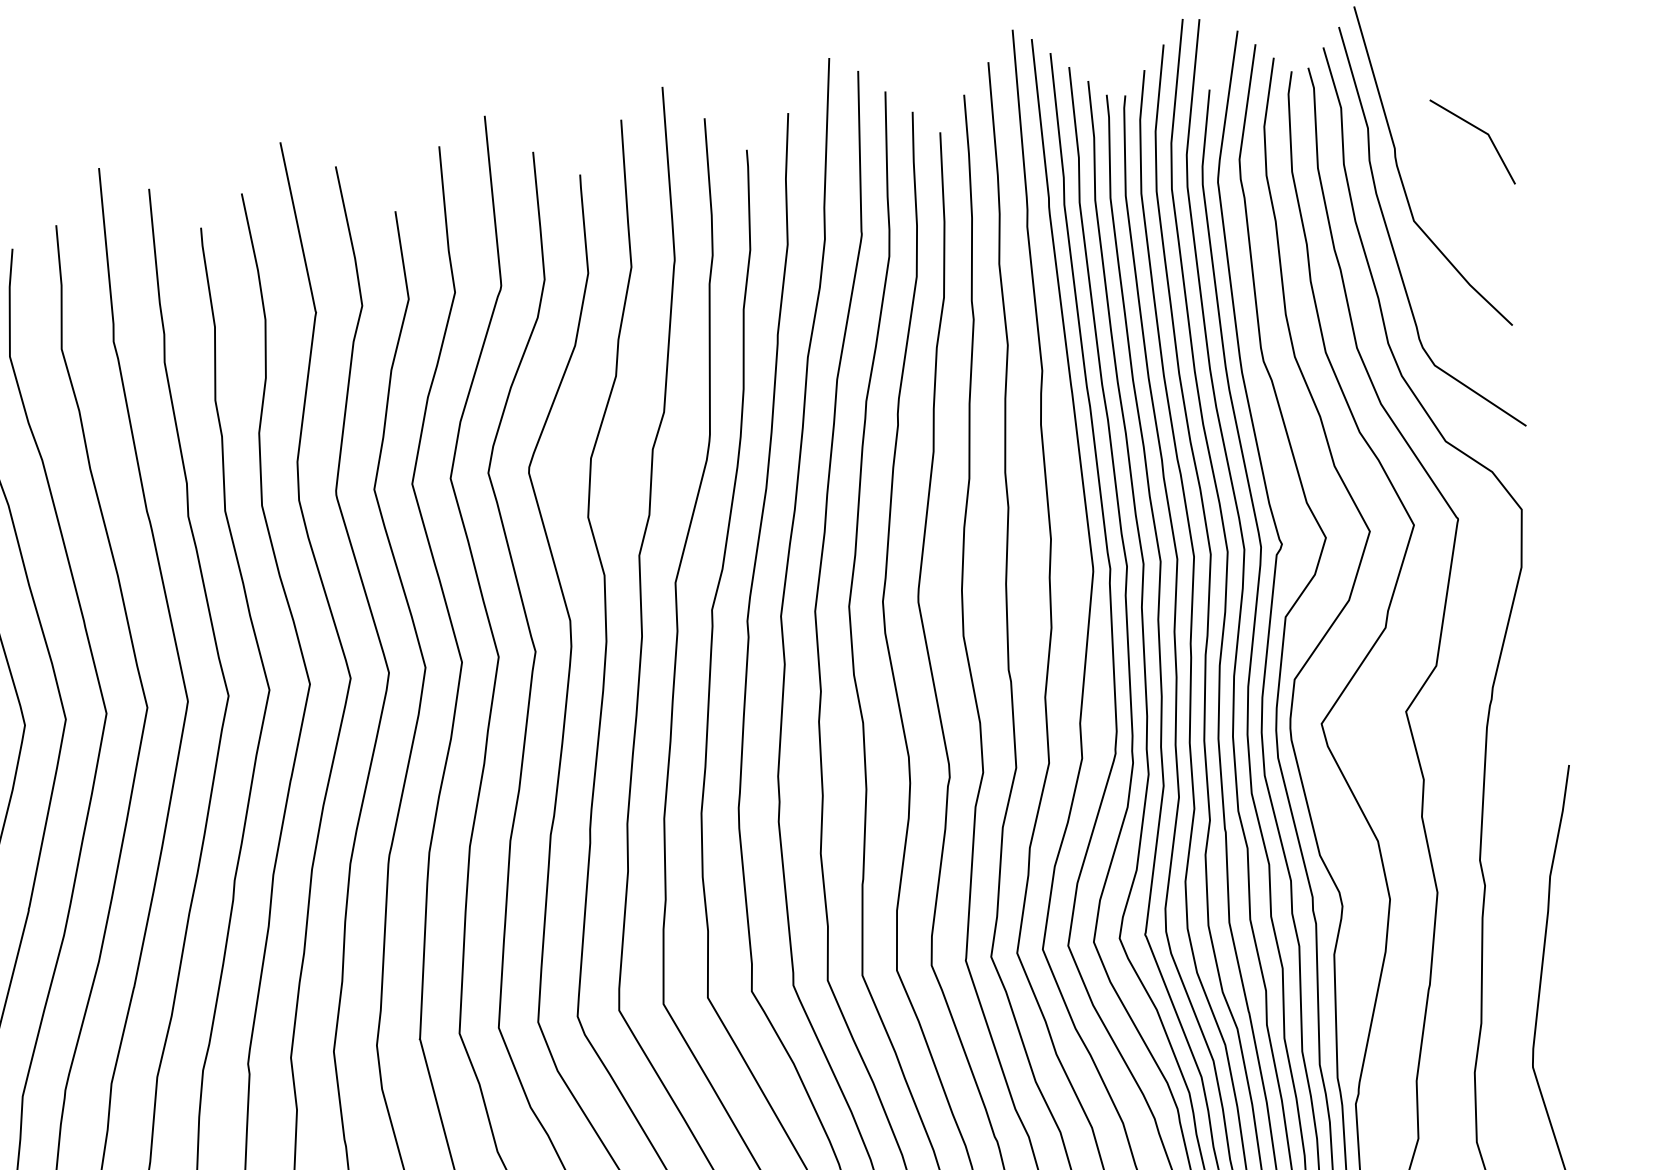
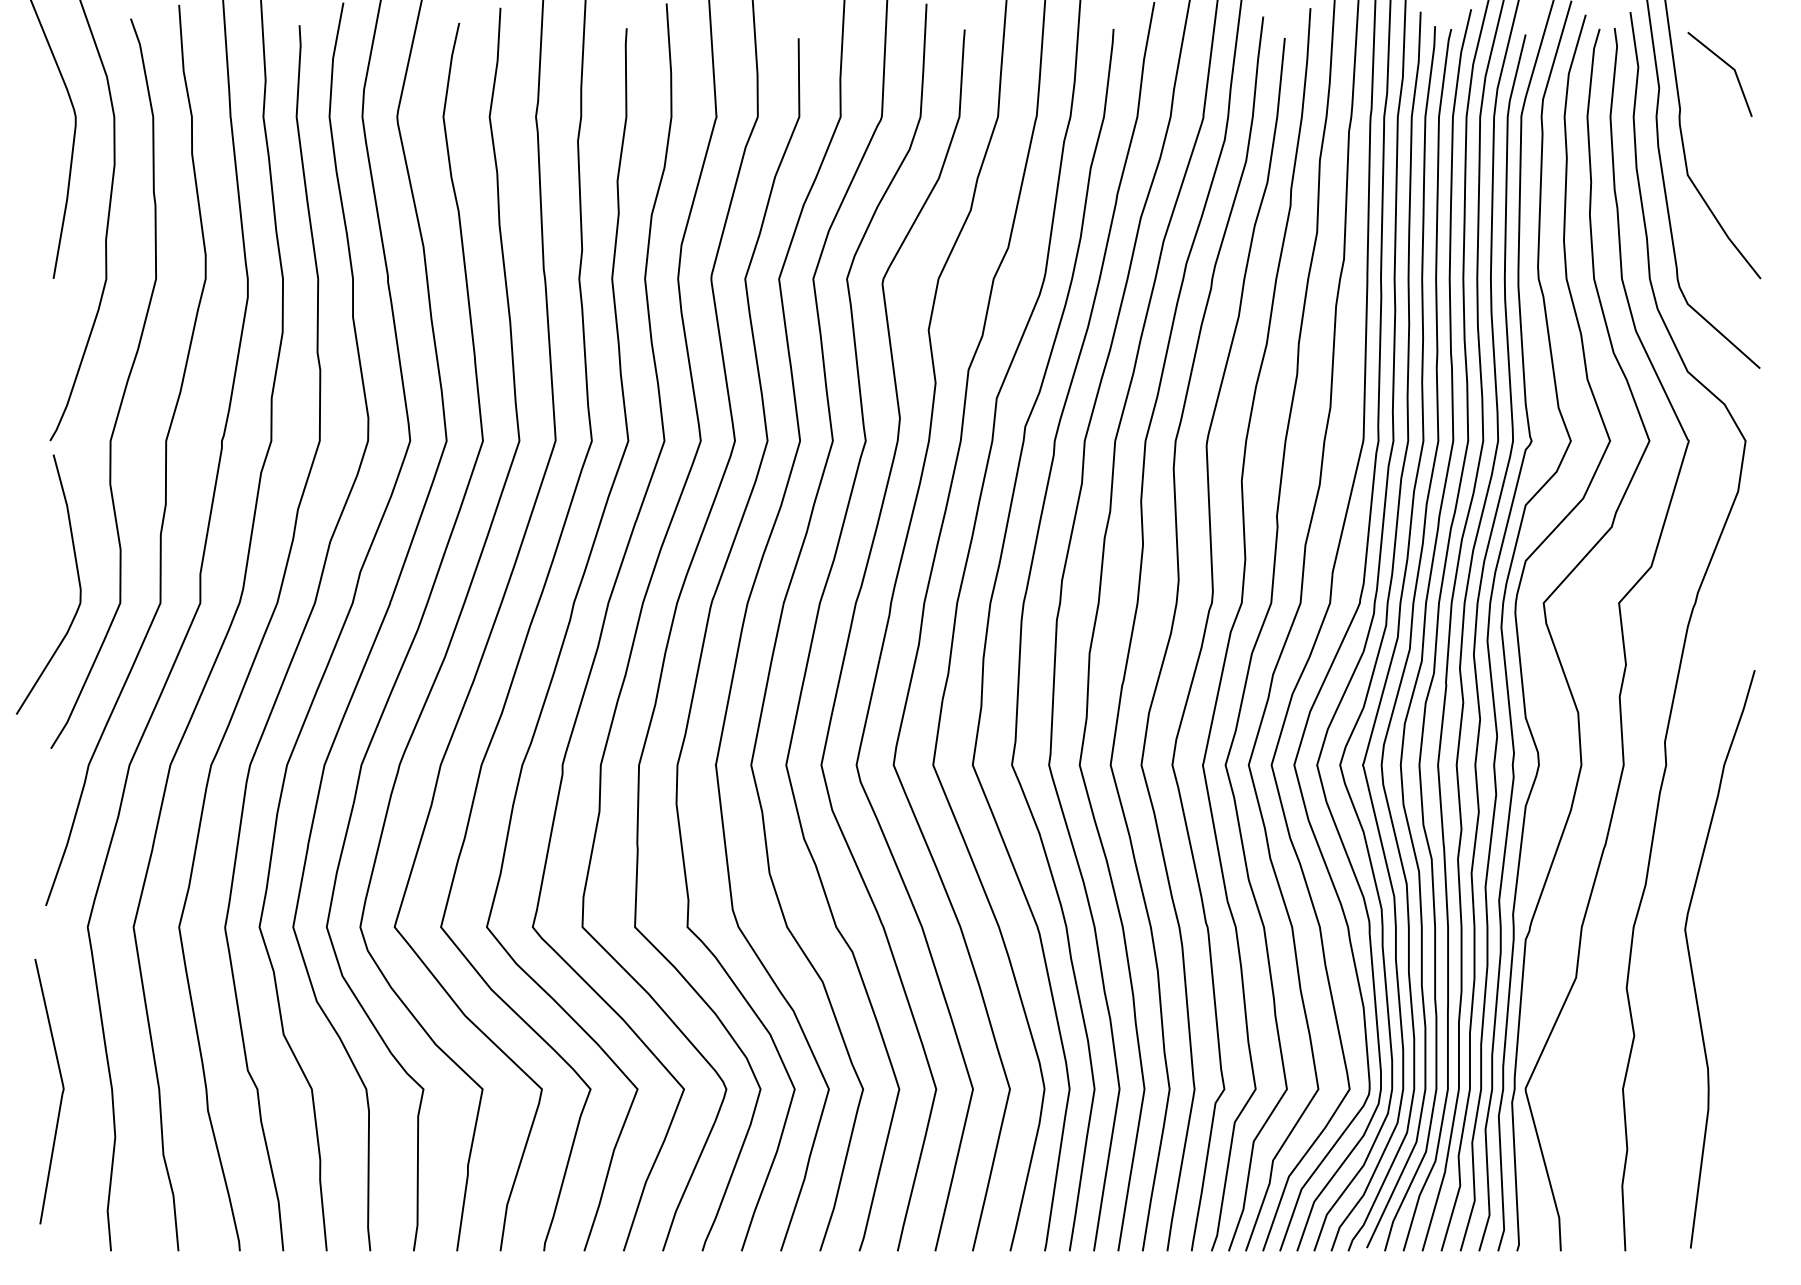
line: (1479, 130) -> (1727, 65), moved

